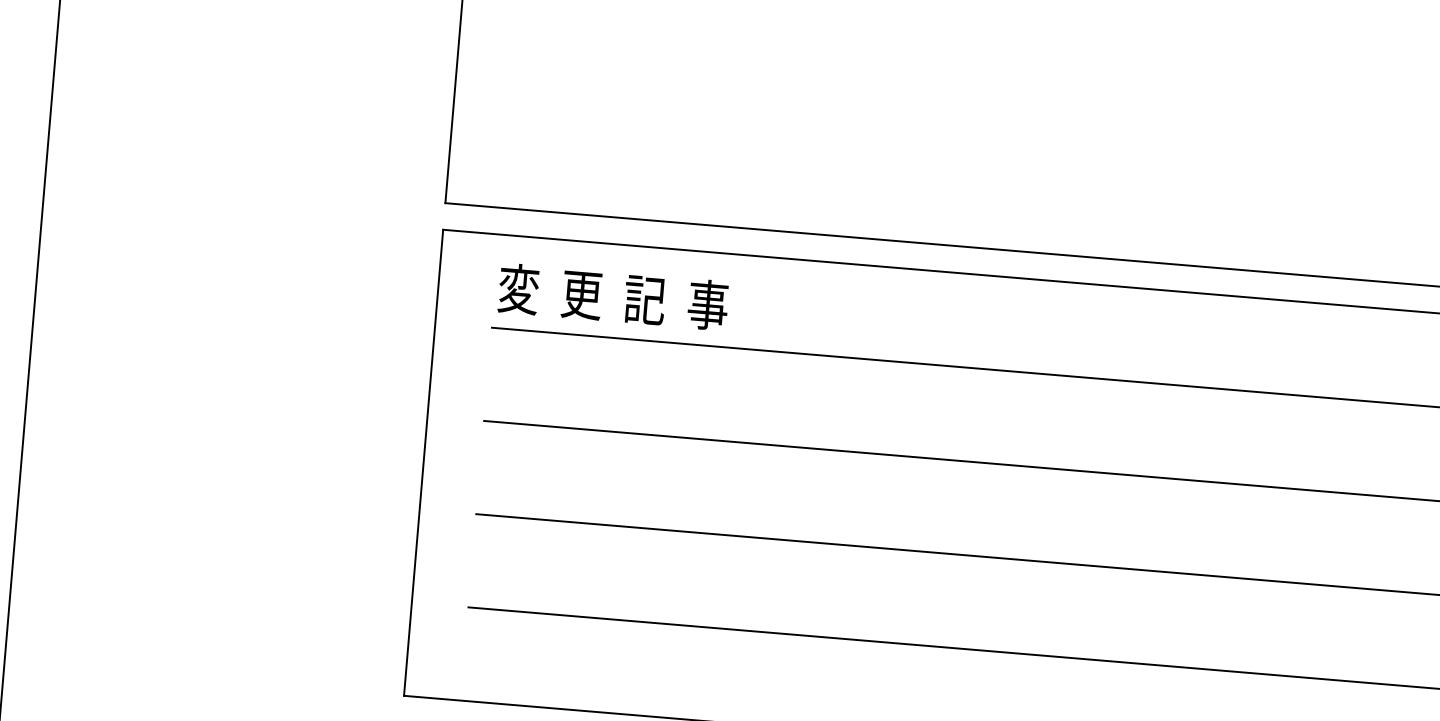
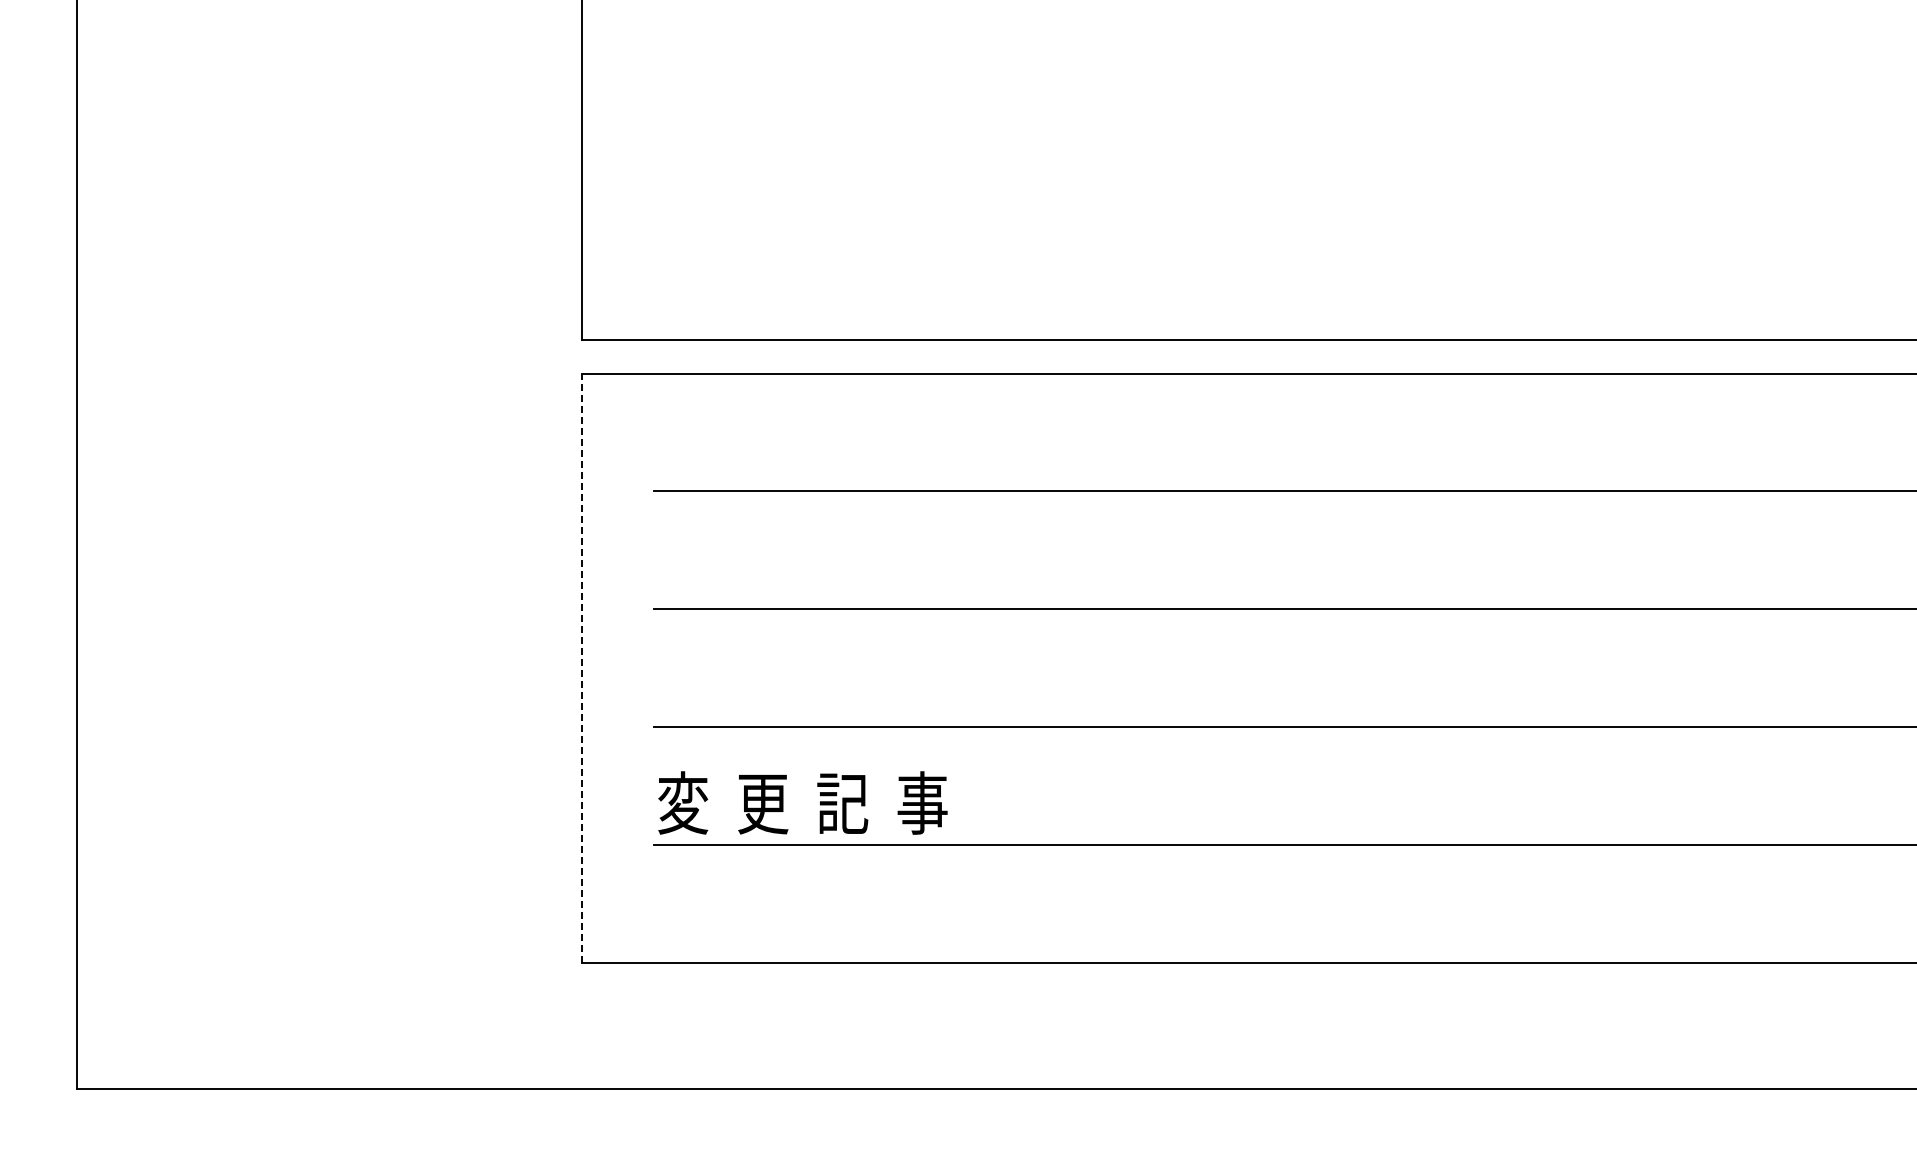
text: (613, 296) -> (802, 802), moved
line: (423, 463) -> (581, 668), solid -> dashed

